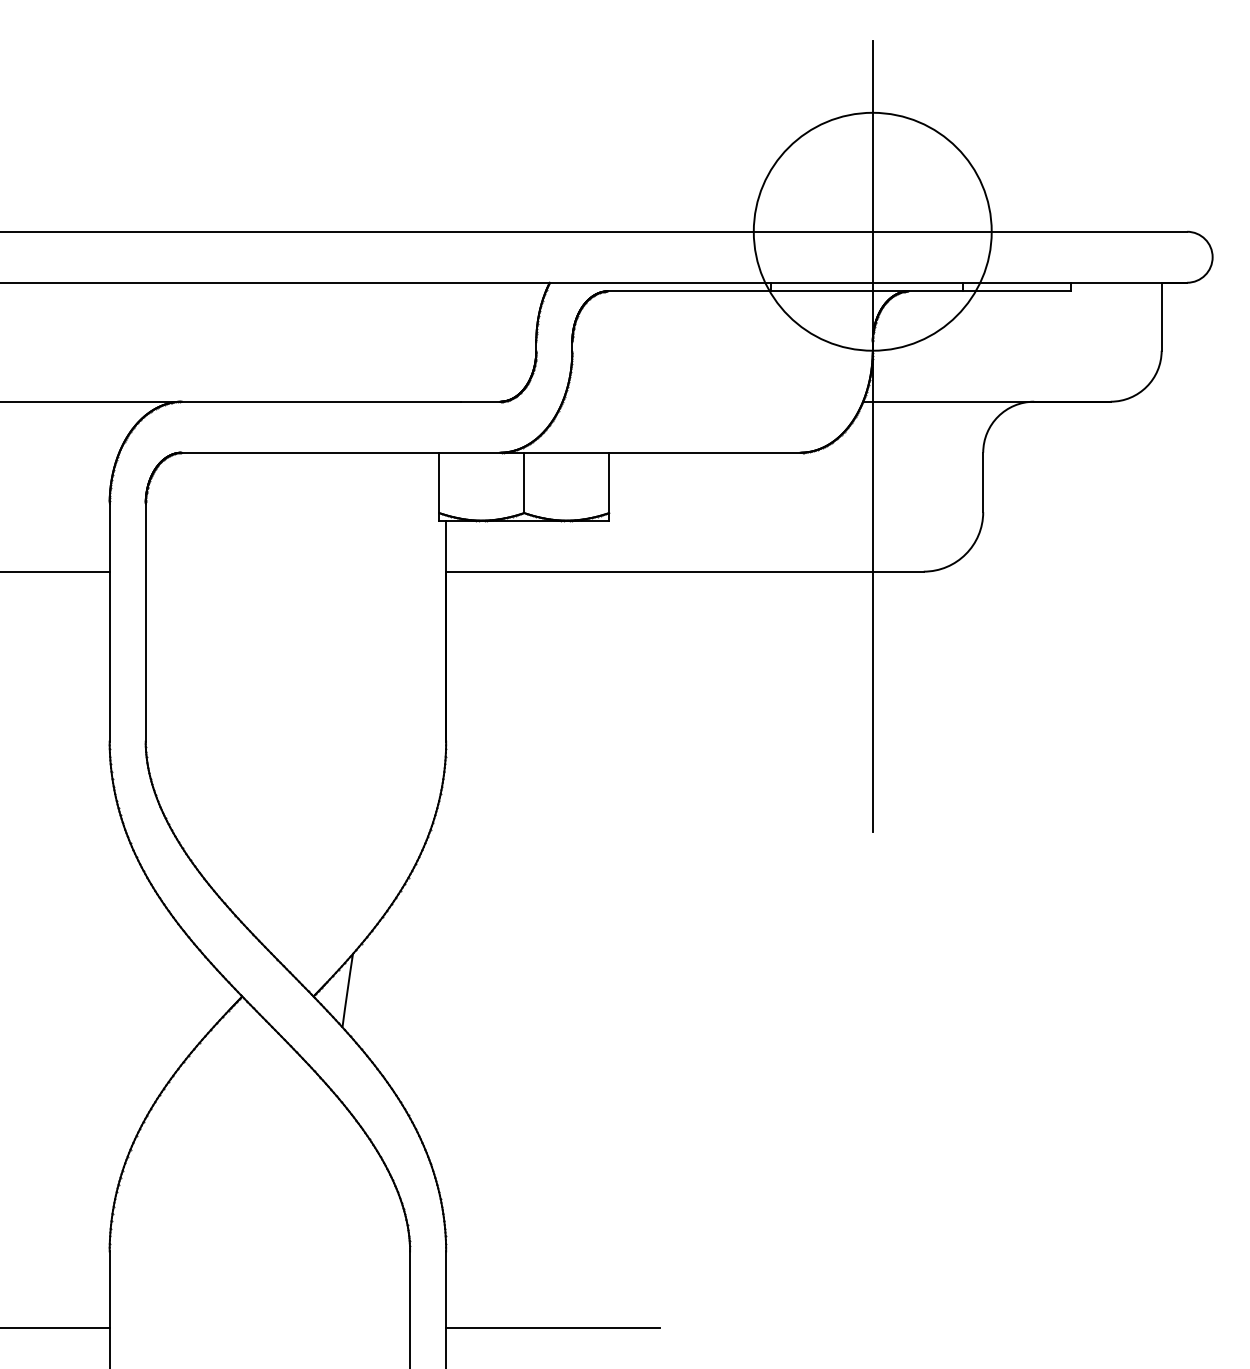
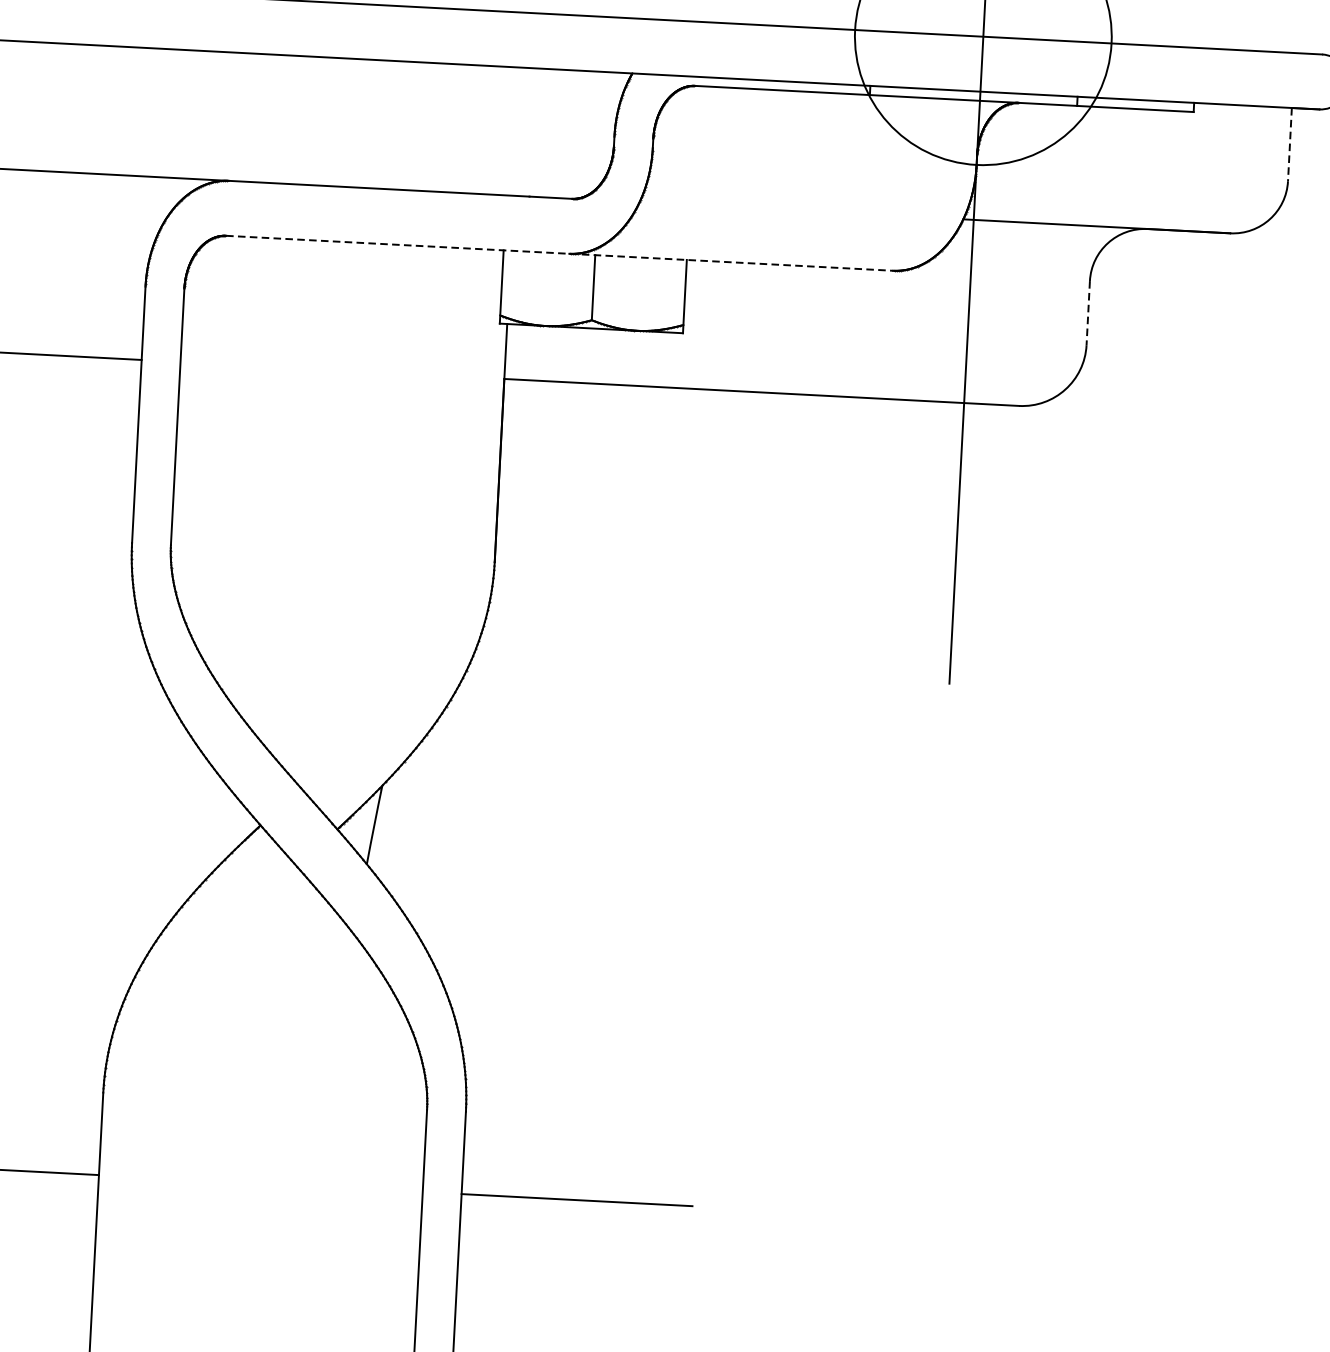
line: (1161, 316) -> (1289, 144), solid -> dashed
line: (491, 452) -> (559, 253), solid -> dashed
line: (983, 482) -> (1088, 313), solid -> dashed

